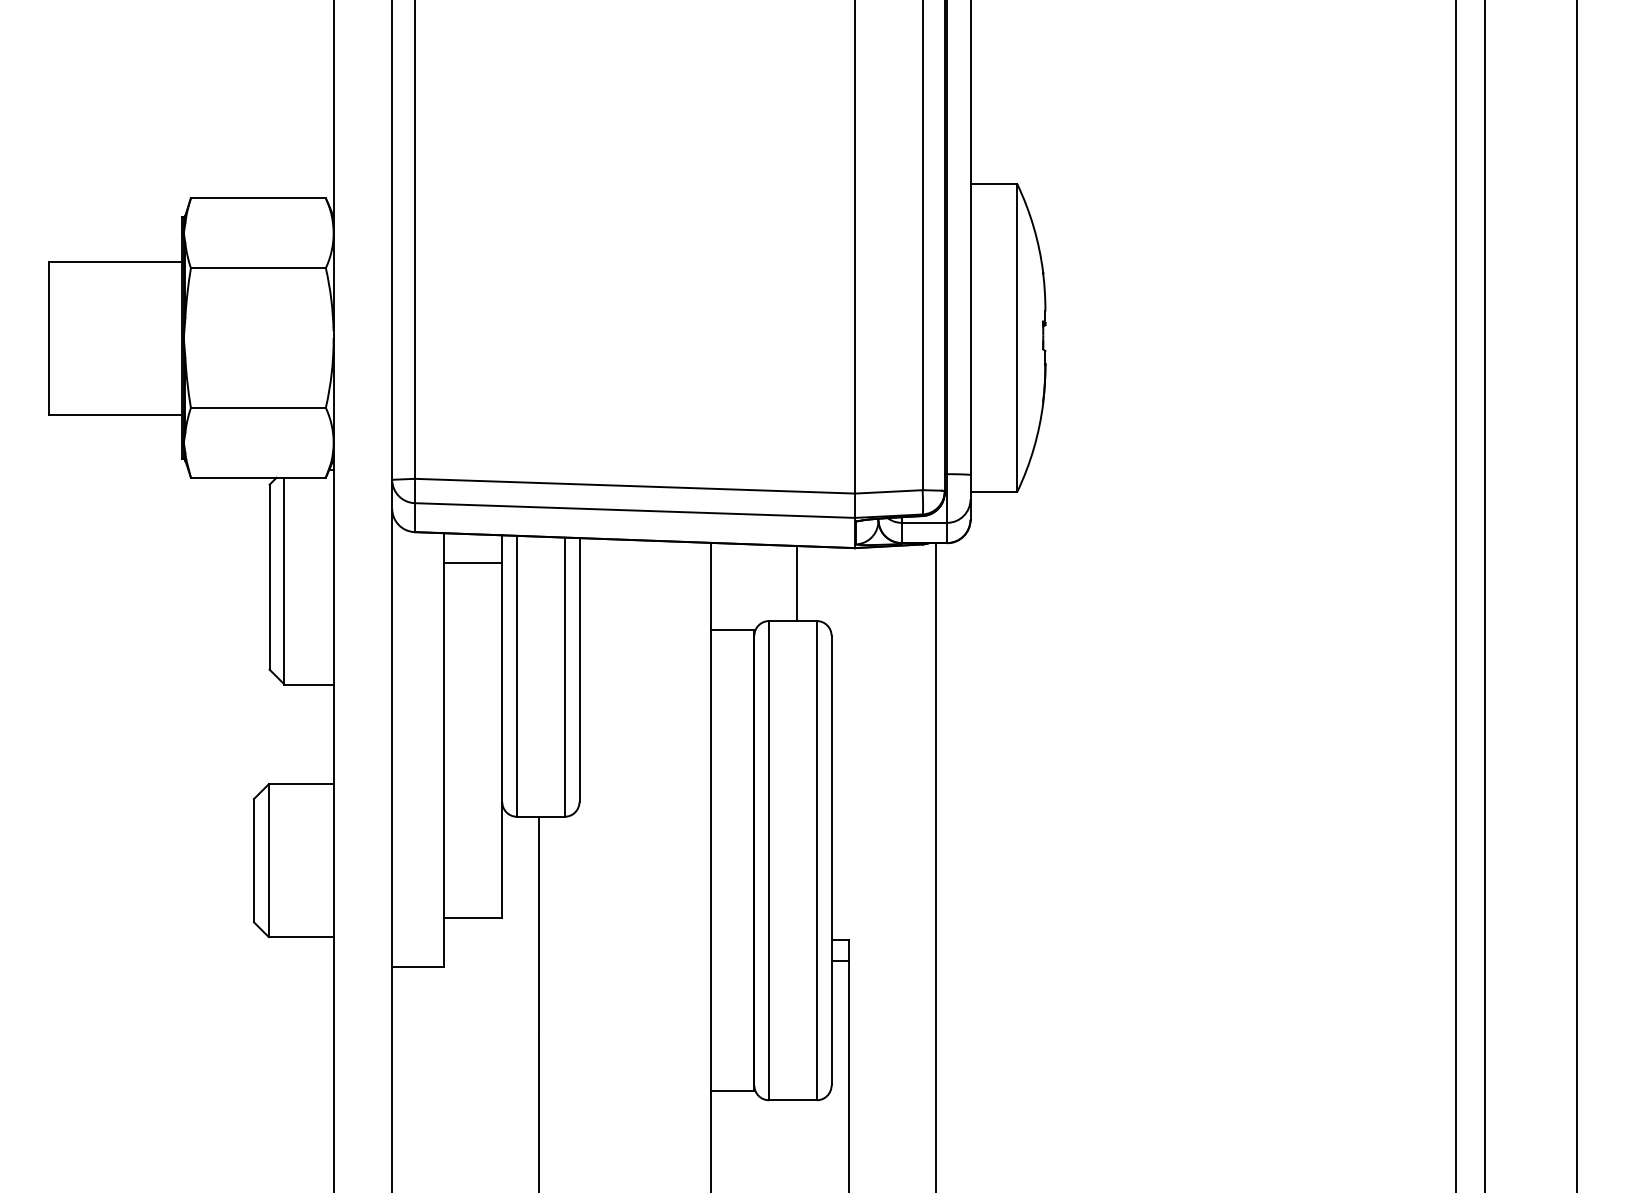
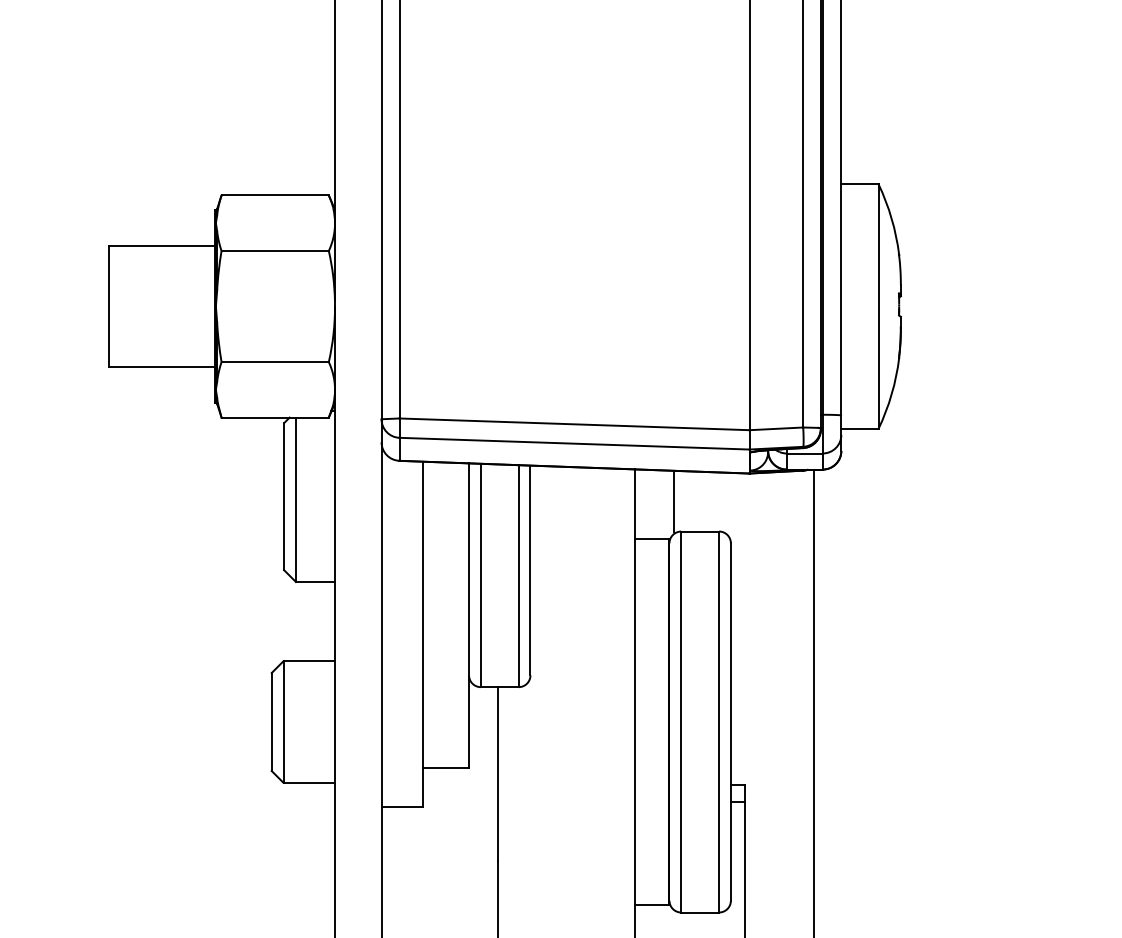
line: (472, 563) -> (445, 485), removed
line: (796, 583) -> (674, 501), moved

